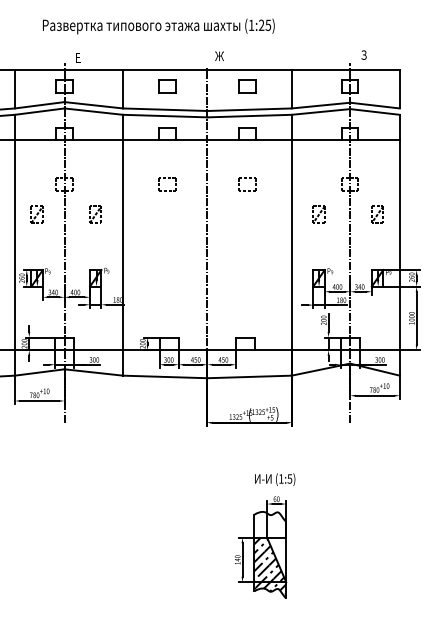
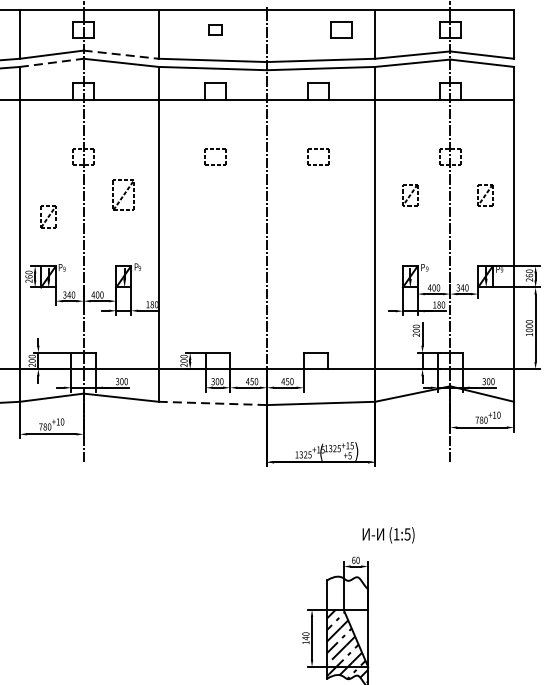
part: (167, 86) -> (215, 30), size x0.6
part: (247, 86) -> (341, 30), moved
line: (94, 105) -> (122, 54), solid -> dashed
line: (40, 111) -> (52, 62), solid -> dashed
part: (36, 214) -> (47, 216), moved
part: (95, 214) -> (123, 194), size x1.4
line: (165, 376) -> (213, 402), solid -> dashed
text: (275, 479) -> (389, 535), moved

